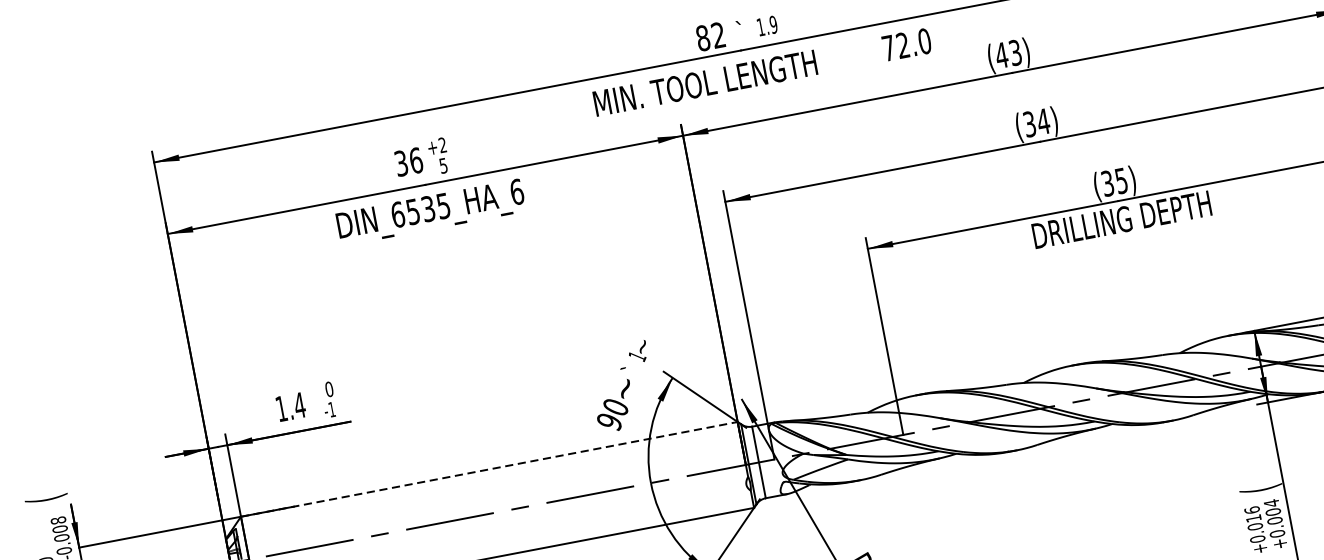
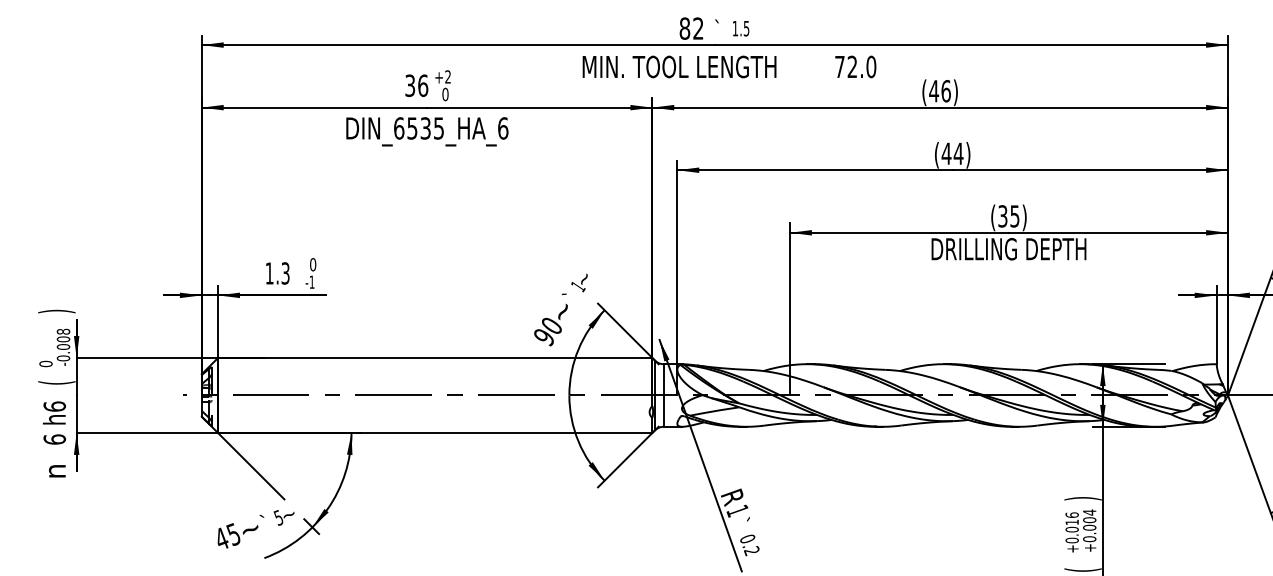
text: (773, 24) -> (746, 28), 1.9 -> 1.5
text: (1014, 53) -> (945, 91), (43) -> (46)
text: (1029, 123) -> (946, 153), (34) -> (44)
text: (443, 165) -> (445, 94), 5 -> 0
text: (299, 405) -> (285, 273), 1.4 -> 1.3
line: (488, 469) -> (434, 357), dashed -> solid
text: (1260, 488) -> (1082, 498), ( -> )
text: (46, 498) -> (56, 311), ( -> )

